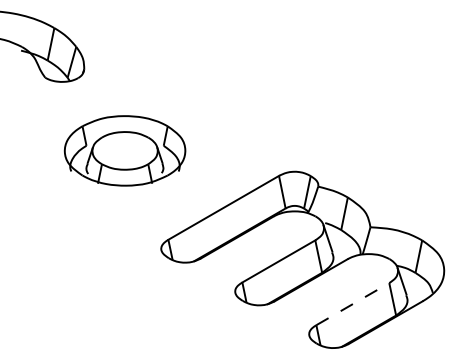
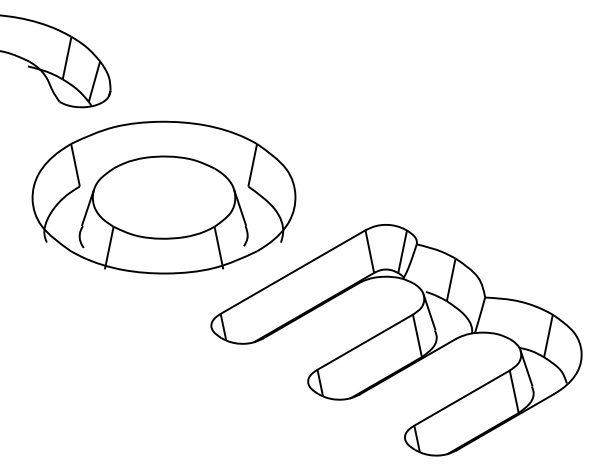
part: (124, 150) -> (163, 197), size x1.67
line: (353, 303) -> (462, 397), dashed -> solid

